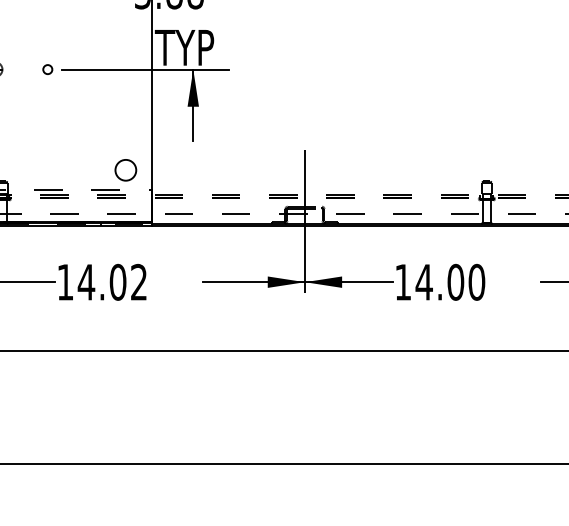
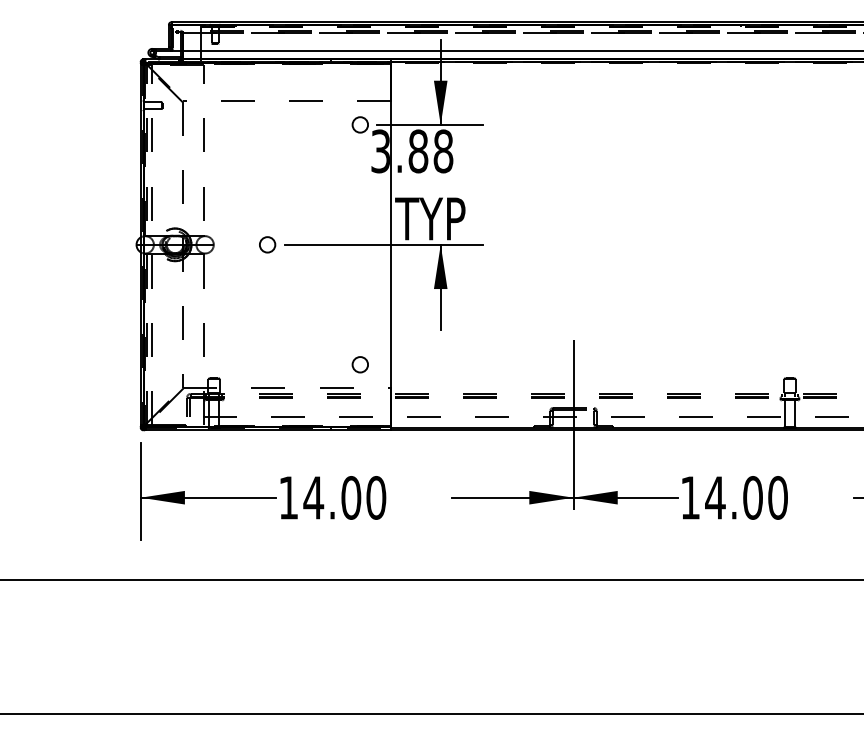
circle: (47, 69) -> (267, 244), size x1.43
circle: (124, 170) -> (359, 364), size x0.62
text: (139, 282) -> (376, 497), 14.02 -> 14.00

